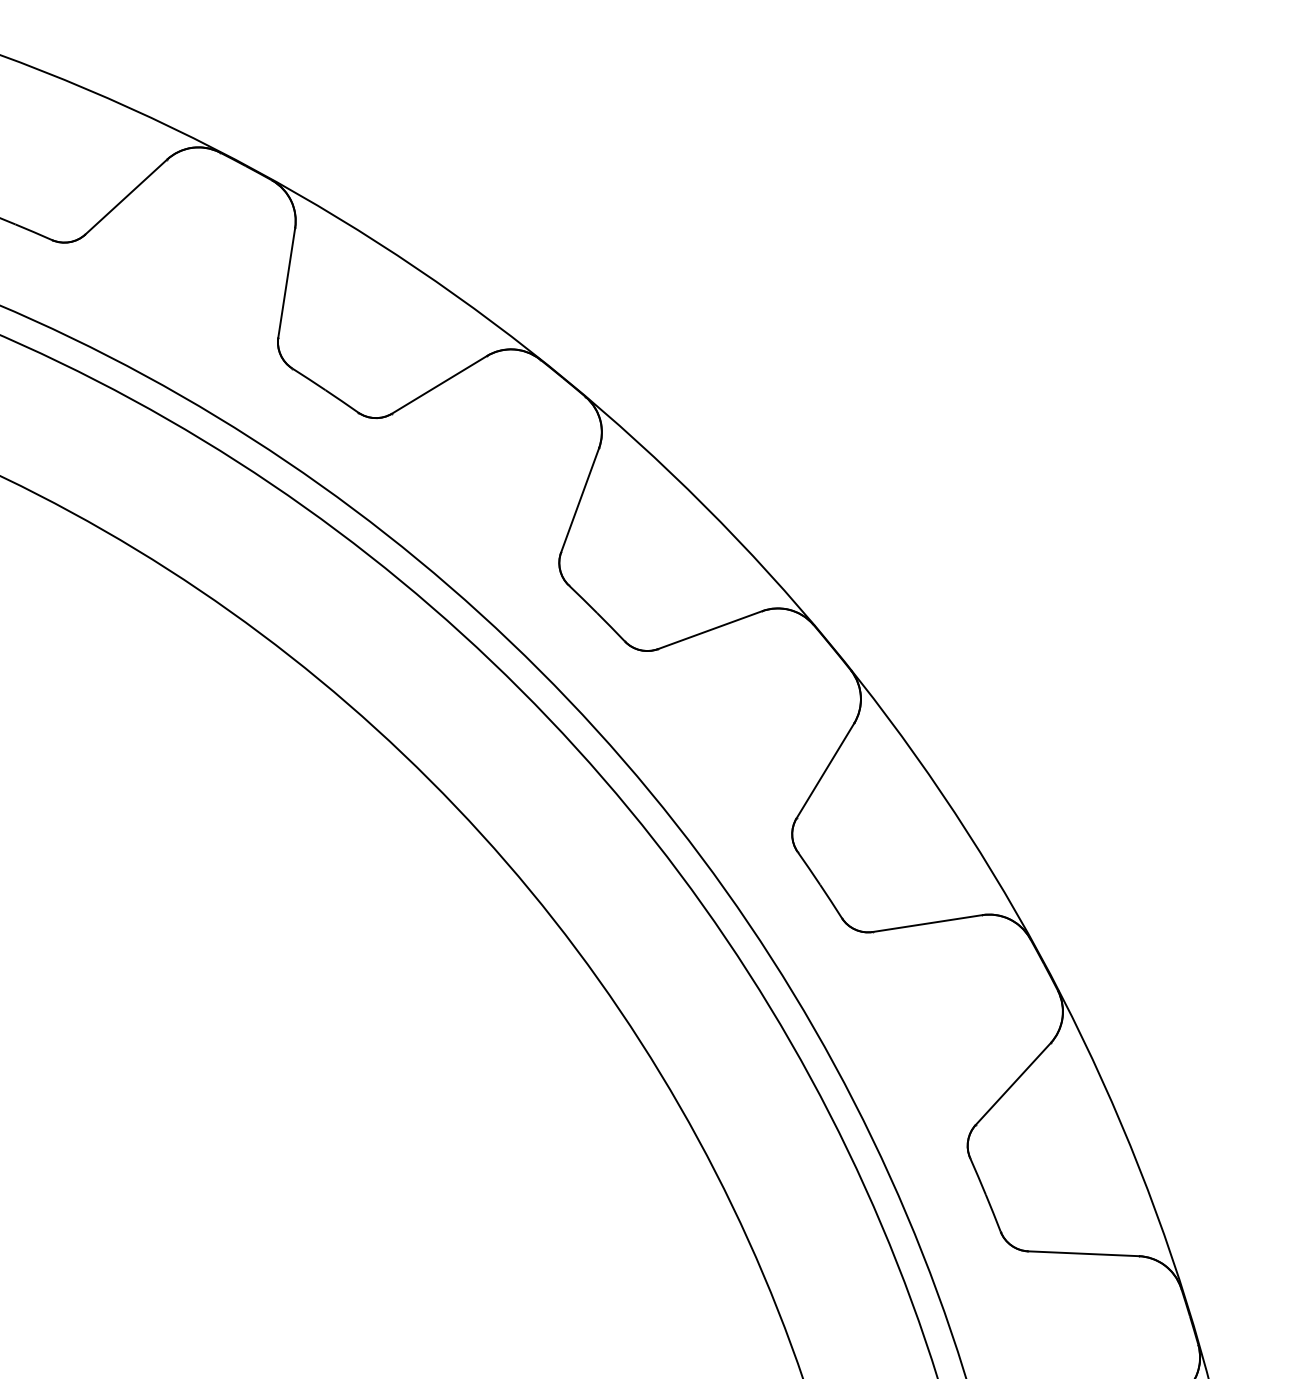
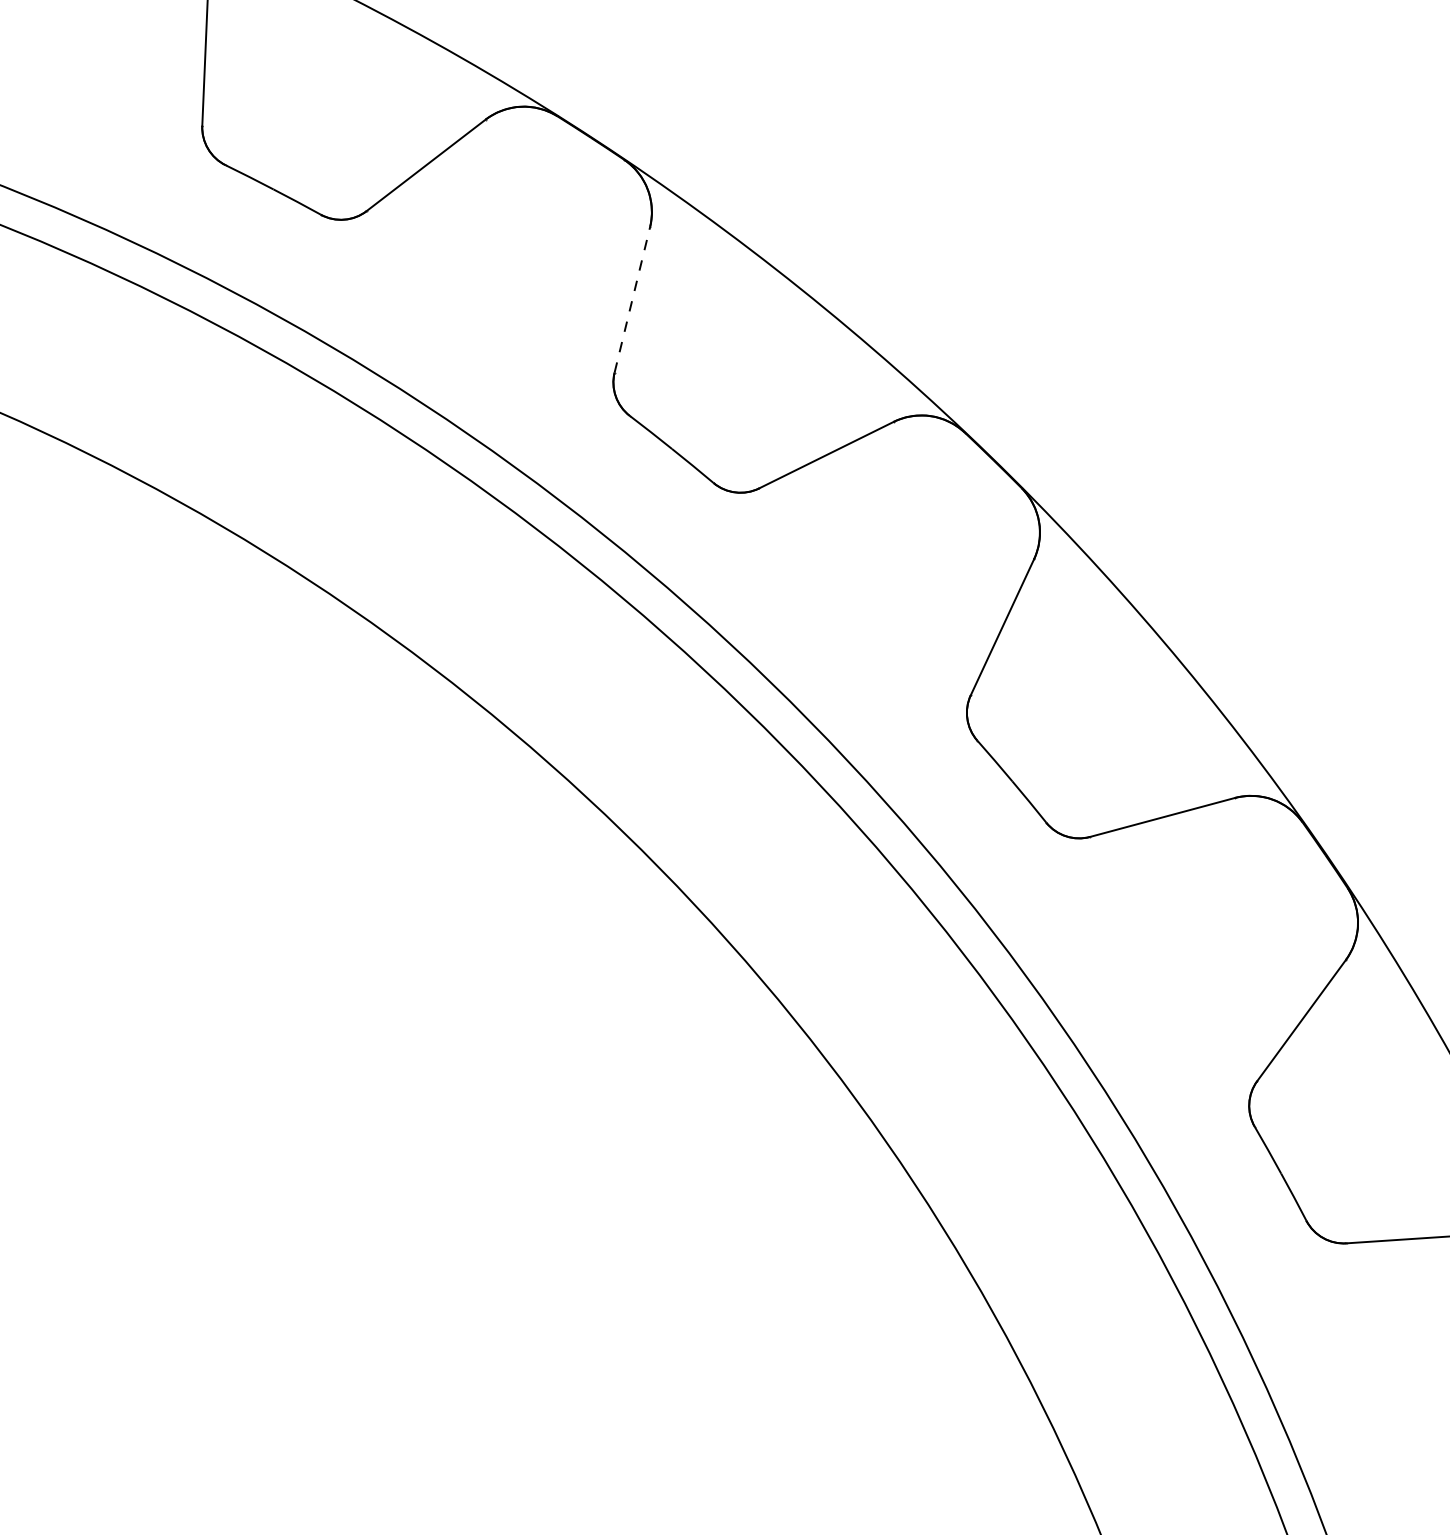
line: (580, 499) -> (632, 298), solid -> dashed

